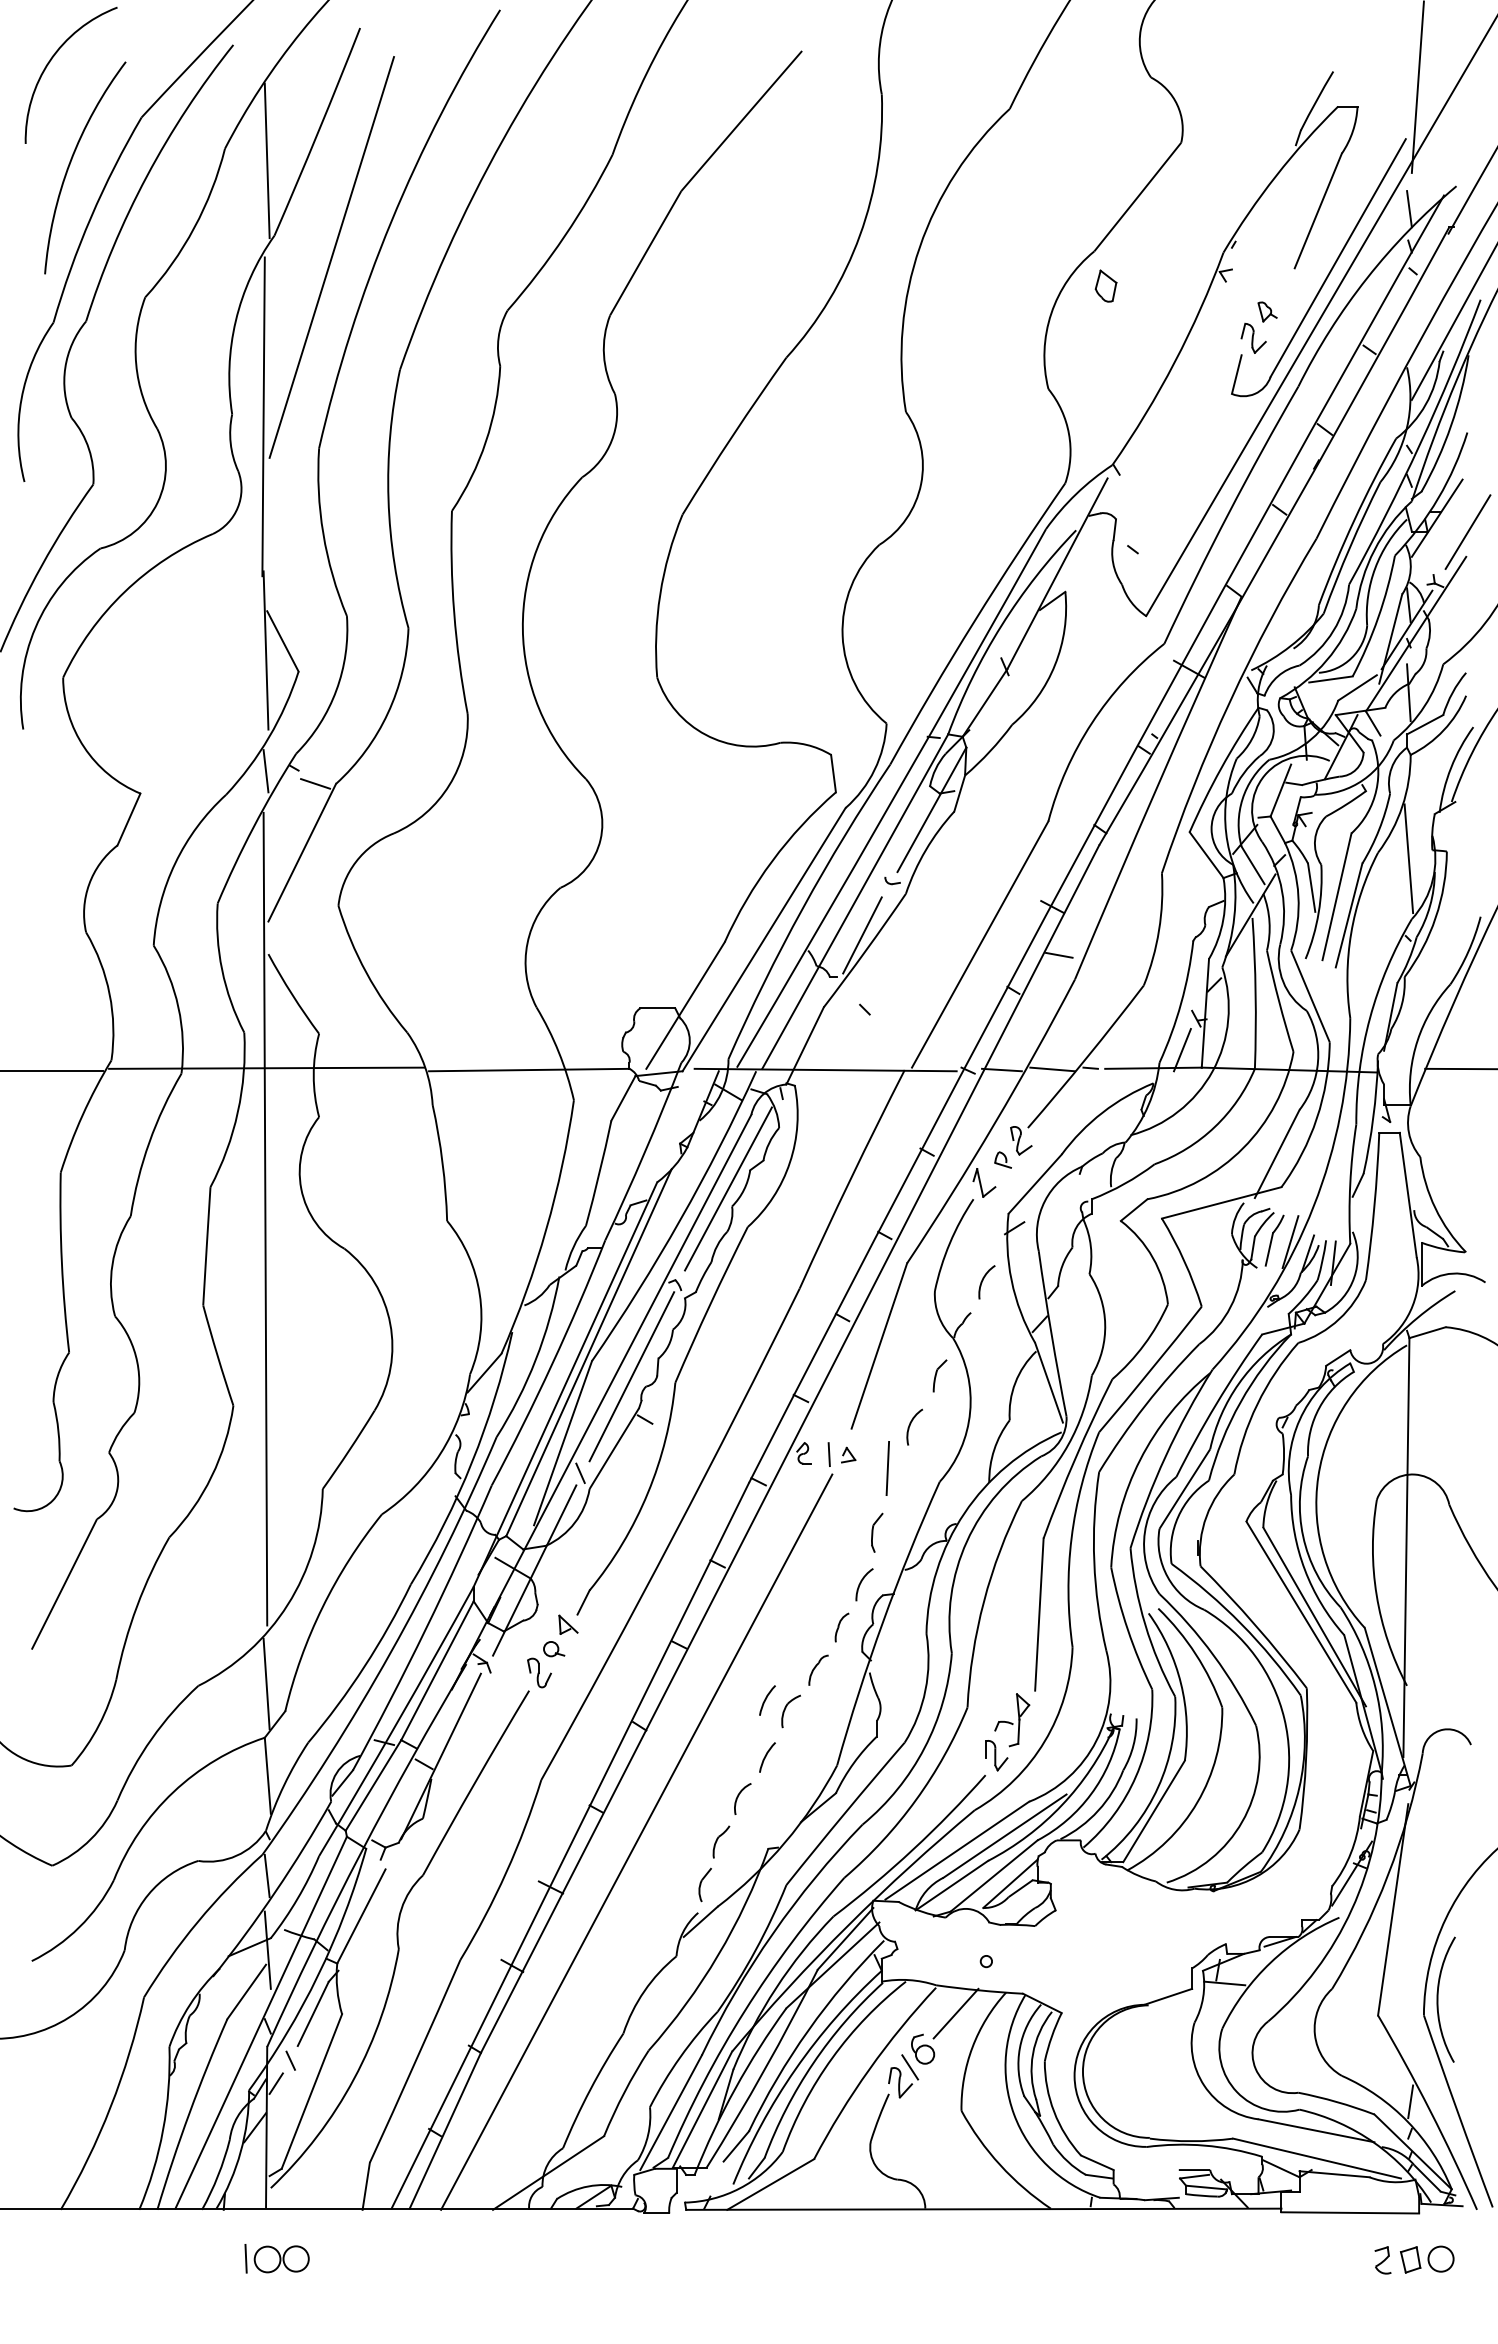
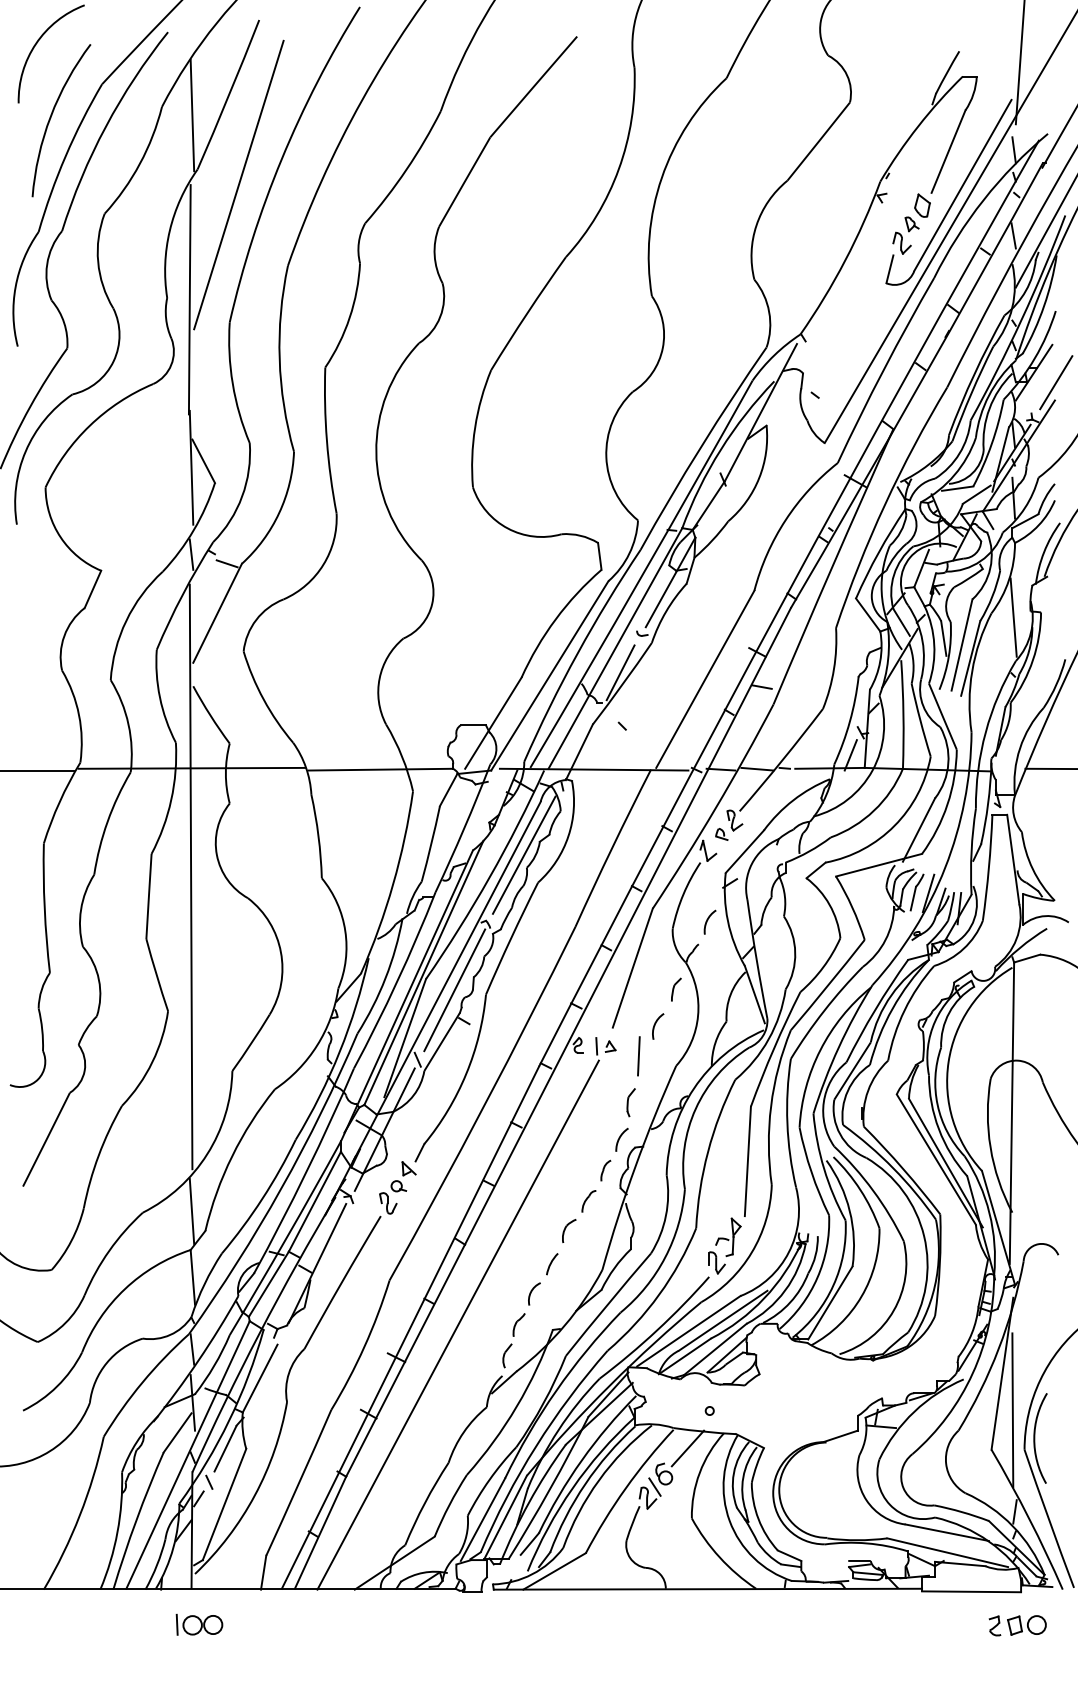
part: (1105, 285) -> (922, 205), moved
line: (1408, 327) -> (1013, 235), added
arc: (766, 1699) -> (551, 1222), removed
line: (1407, 1960) -> (1012, 1410), added

